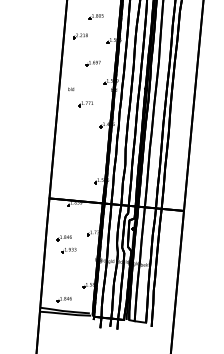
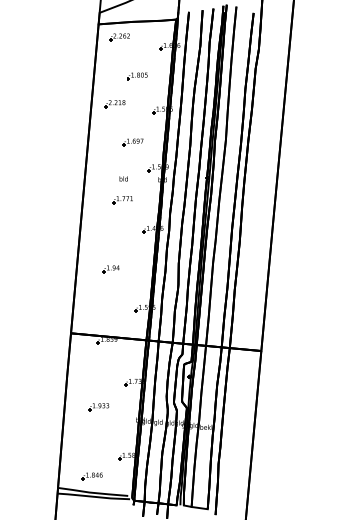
text: (70, 88) -> (123, 178), moved
part: (77, 153) -> (110, 269), added
part: (63, 238) -> (91, 389), removed

